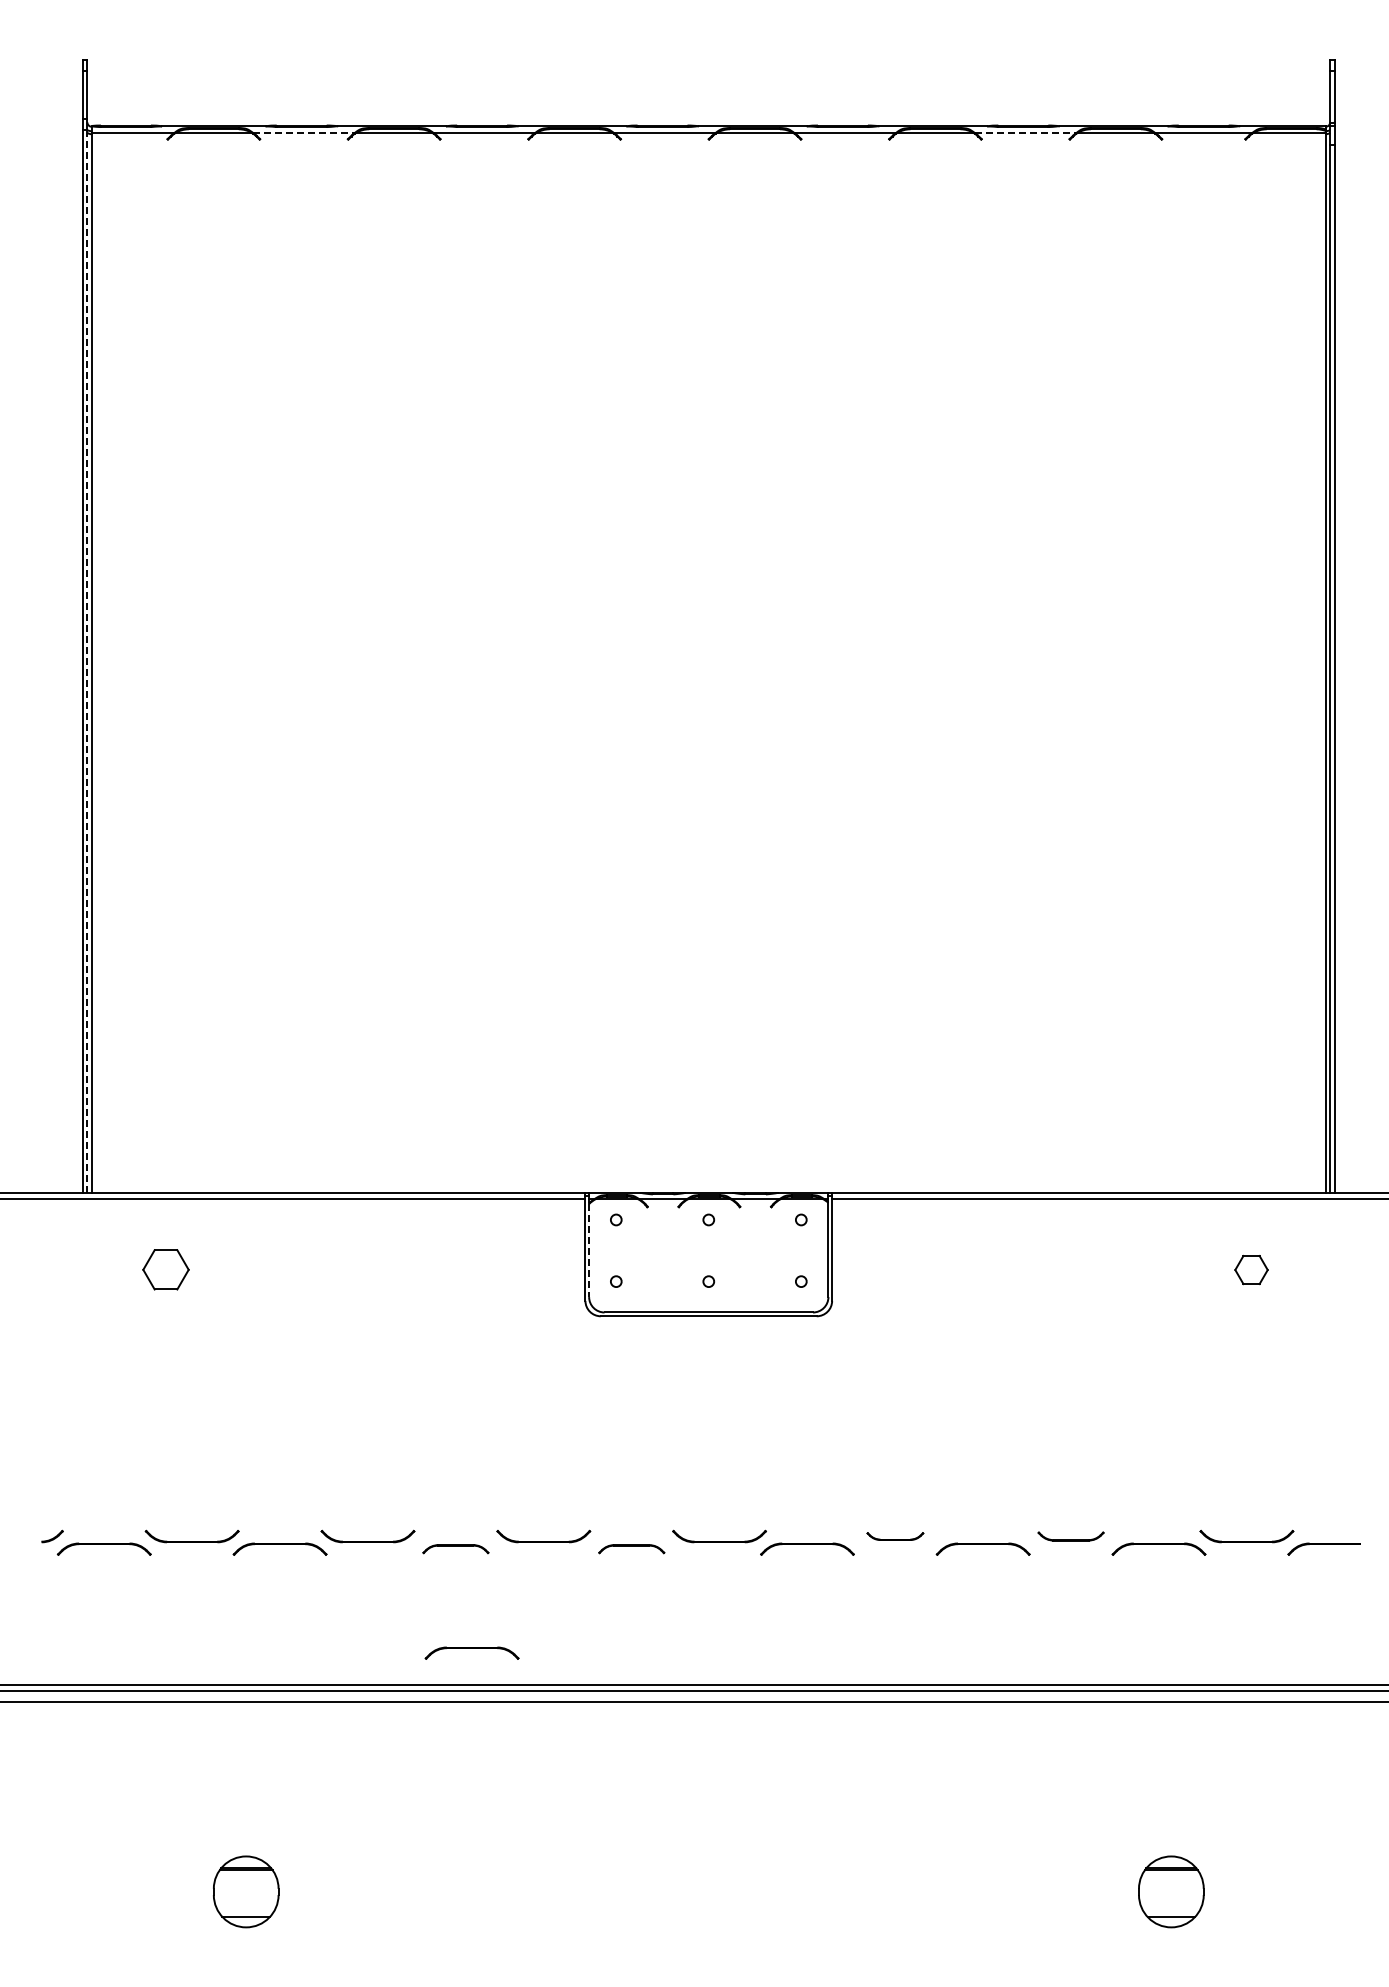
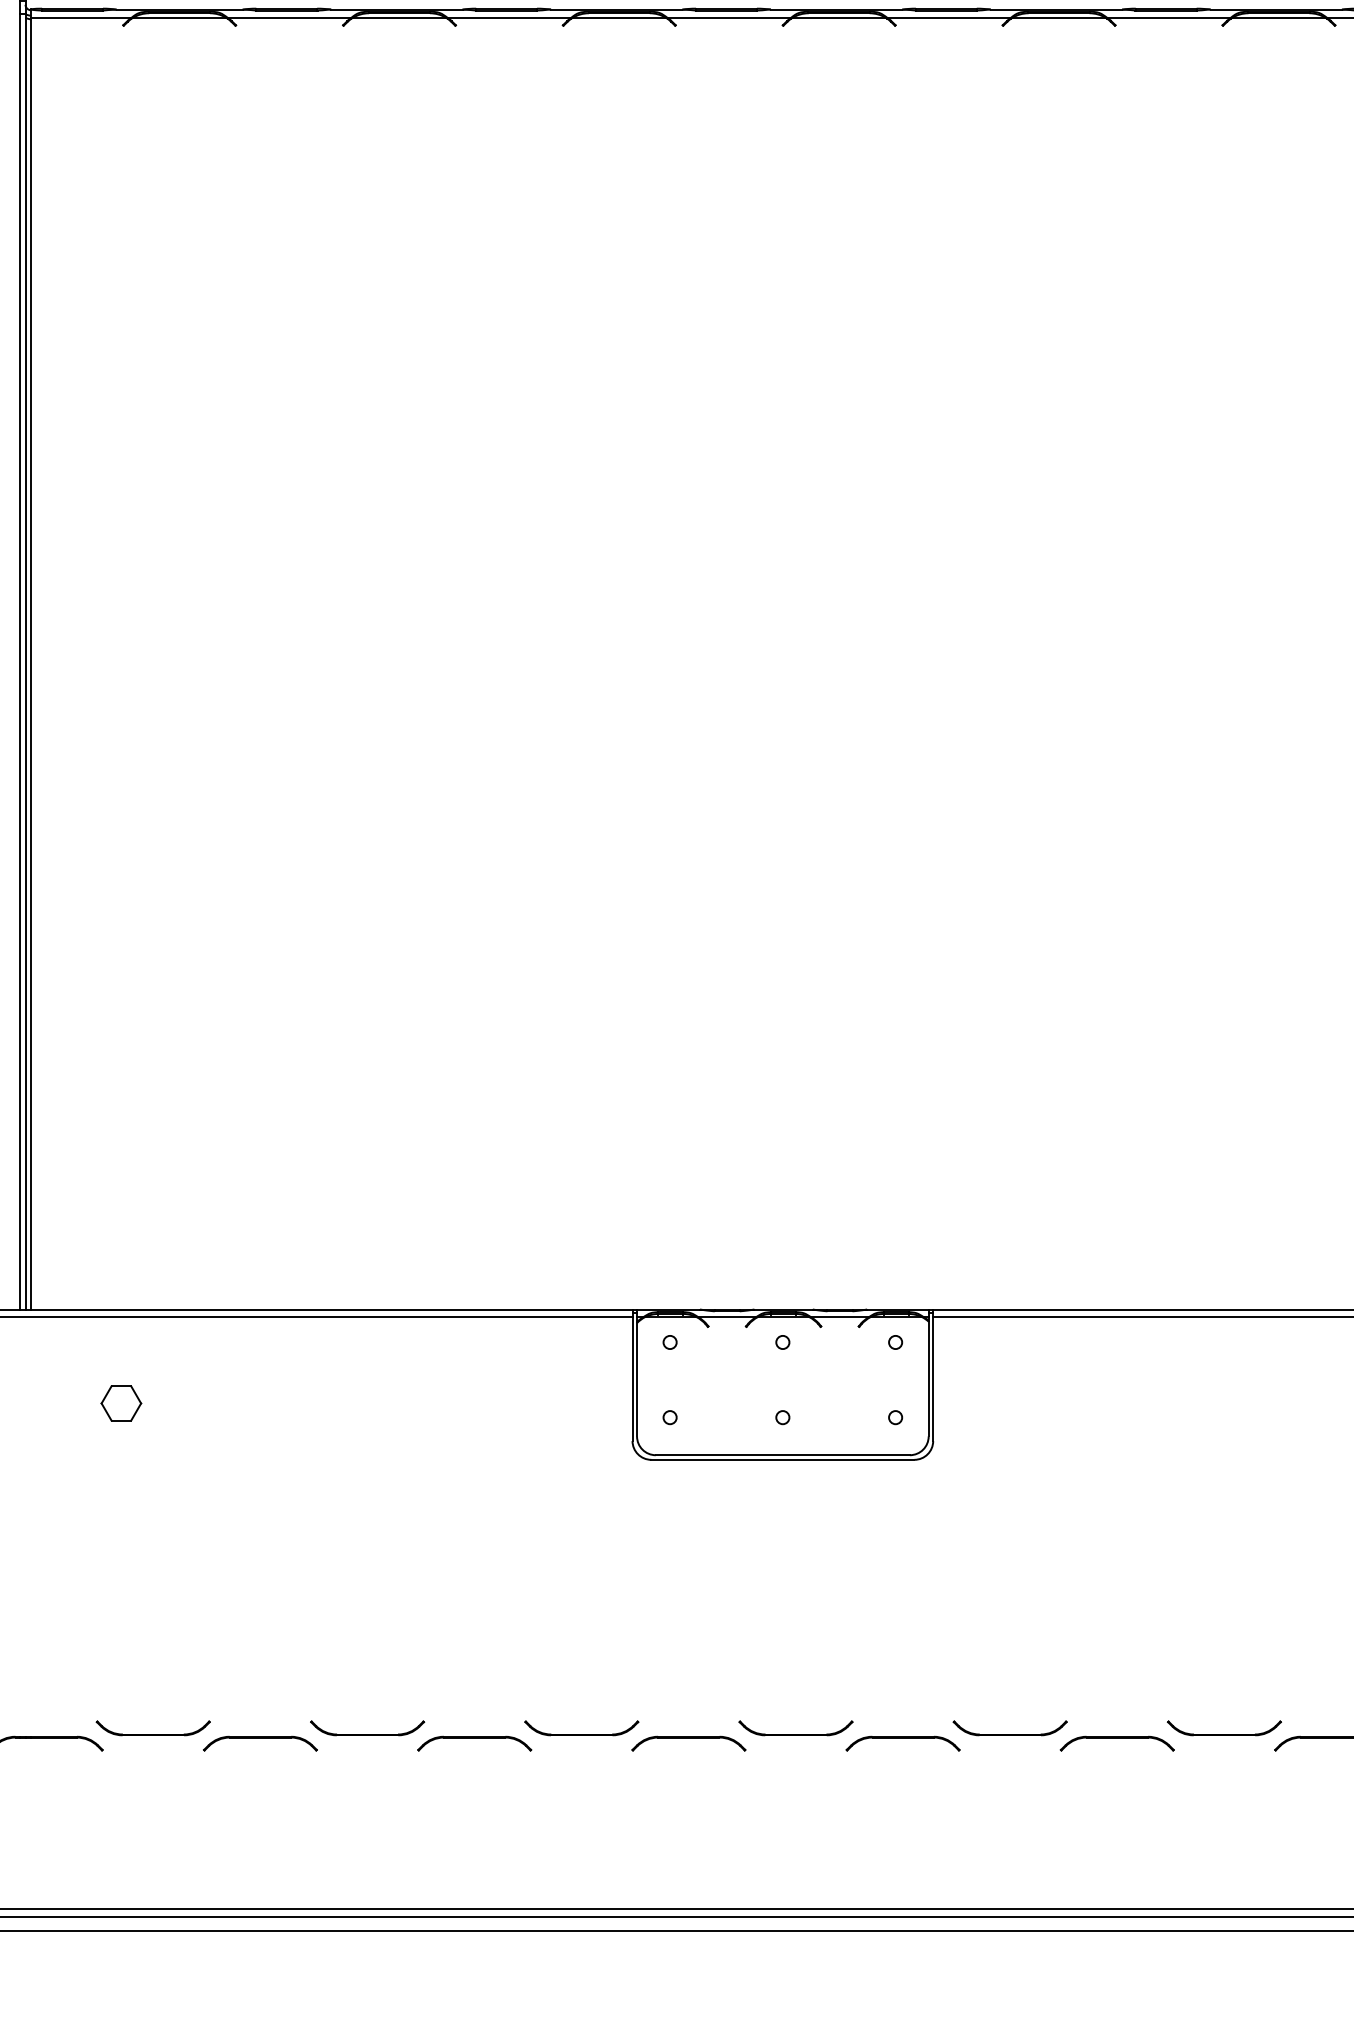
line: (304, 133) -> (290, 18), dashed -> solid
line: (1025, 133) -> (1168, 18), dashed -> solid
line: (87, 661) -> (25, 661), dashed -> solid
line: (589, 1251) -> (637, 1380), dashed -> solid
part: (165, 1270) -> (120, 1404), size x0.71
part: (895, 1536) -> (1010, 1728), size x1.67
part: (1070, 1536) -> (1223, 1728), size x1.43
part: (455, 1548) -> (474, 1742), size x1.43
part: (631, 1548) -> (688, 1742), size x1.43
part: (471, 1652) -> (493, 1869), removed

